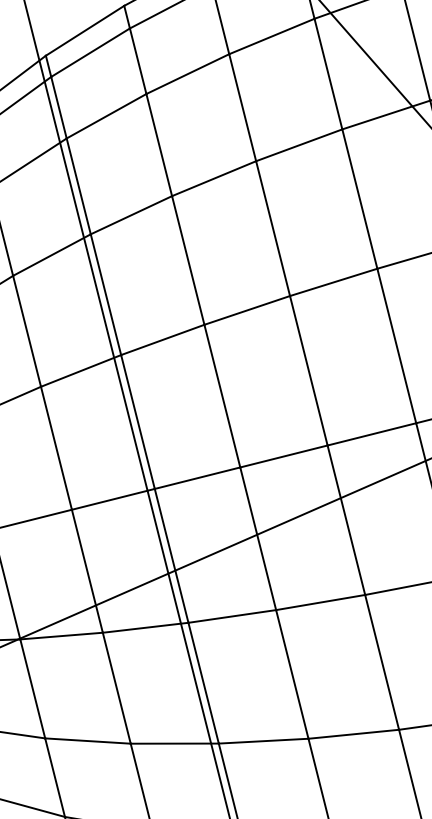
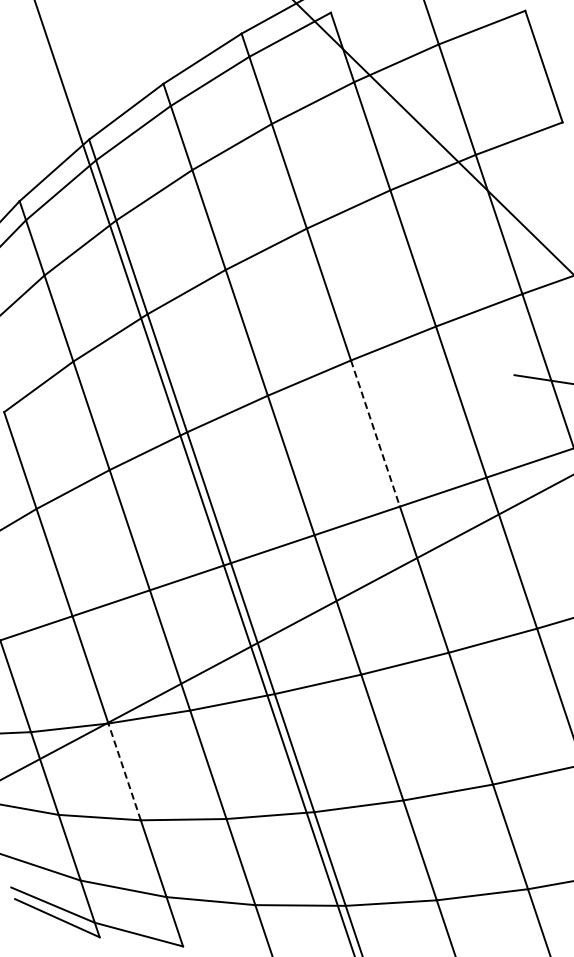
line: (308, 371) -> (375, 434), solid -> dashed
line: (32, 688) -> (124, 771), solid -> dashed

